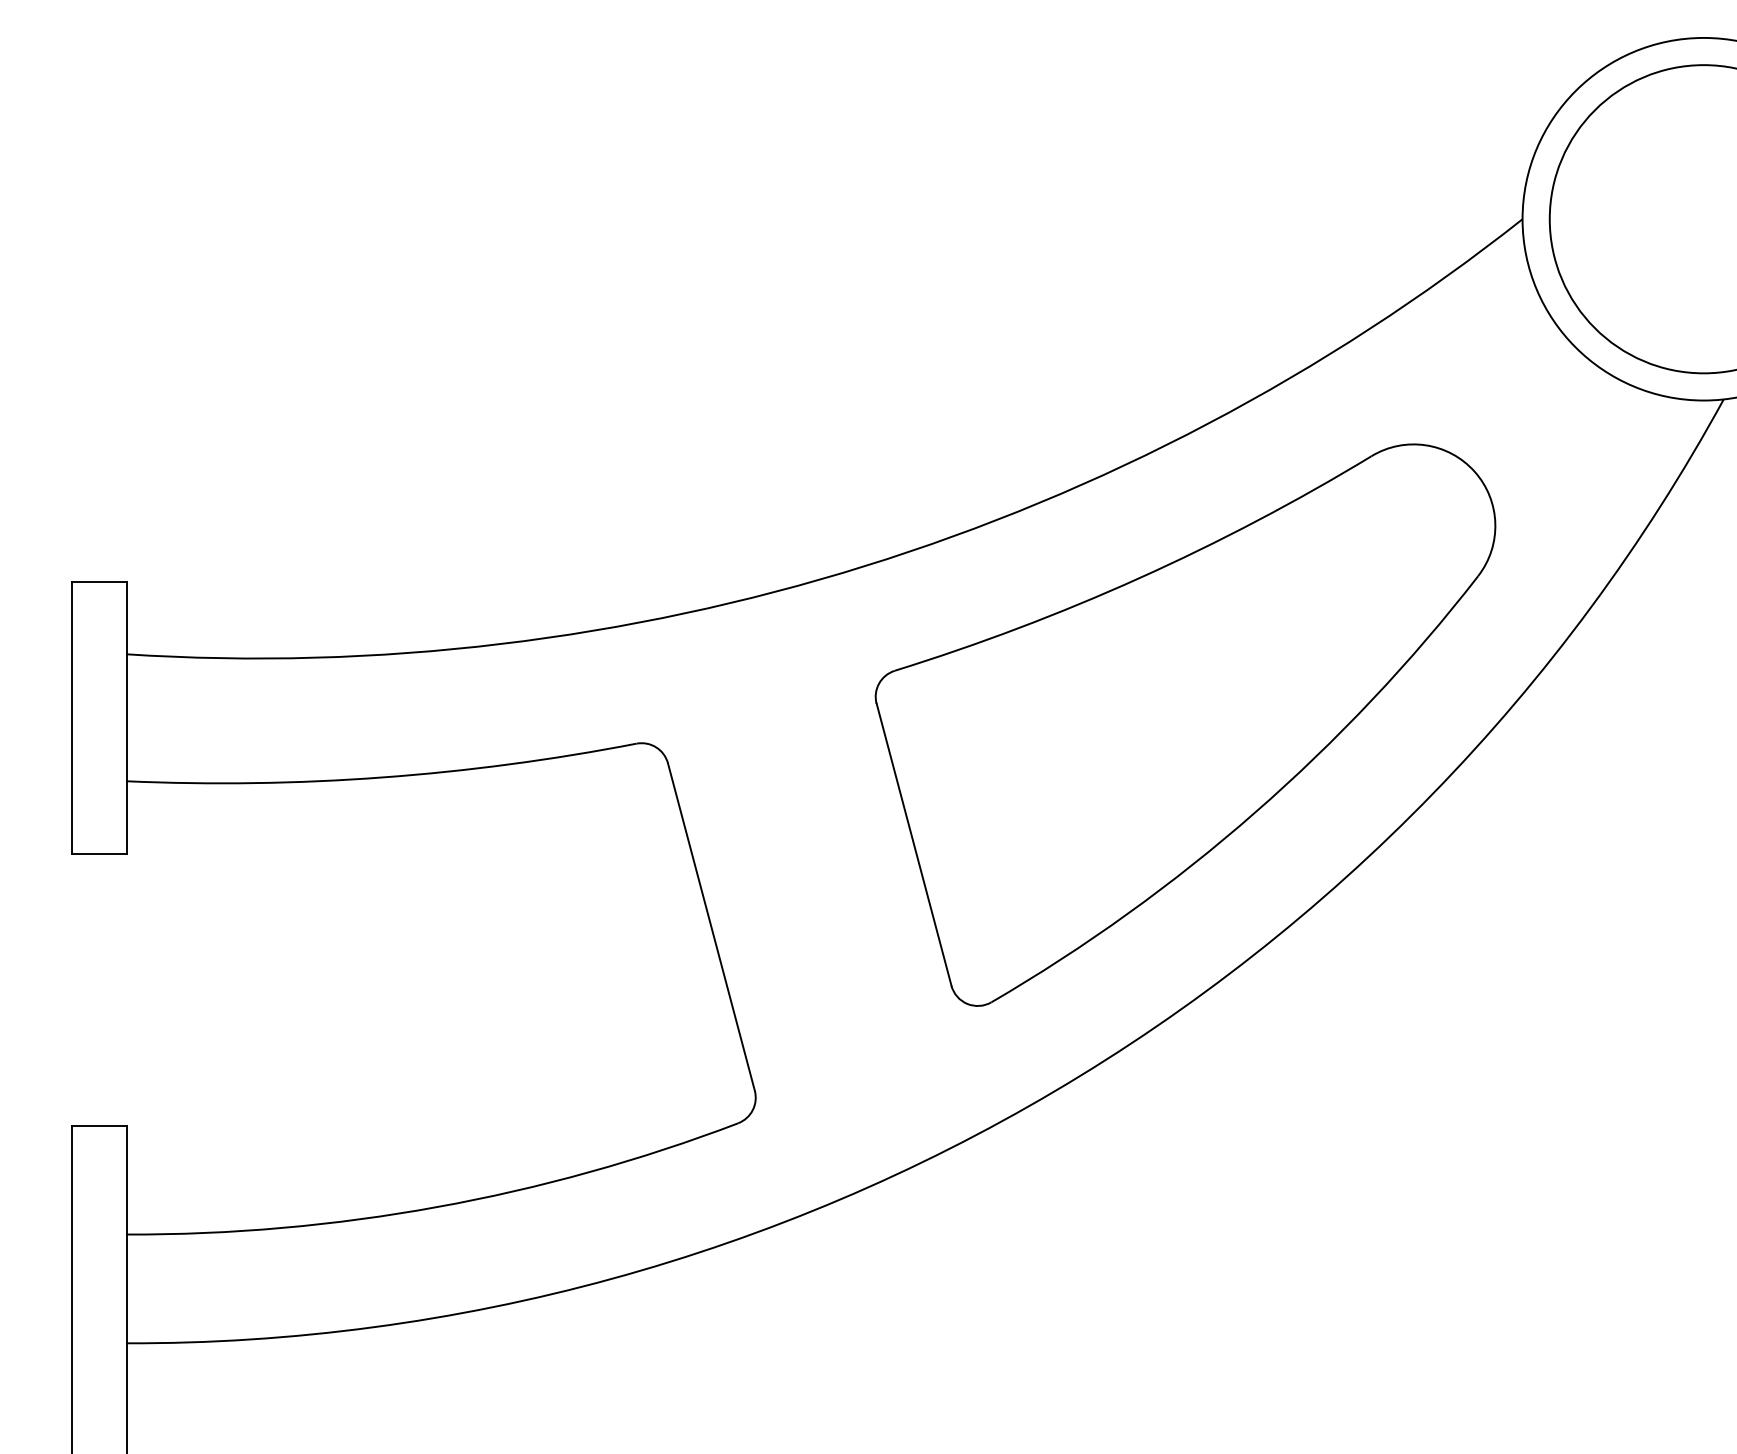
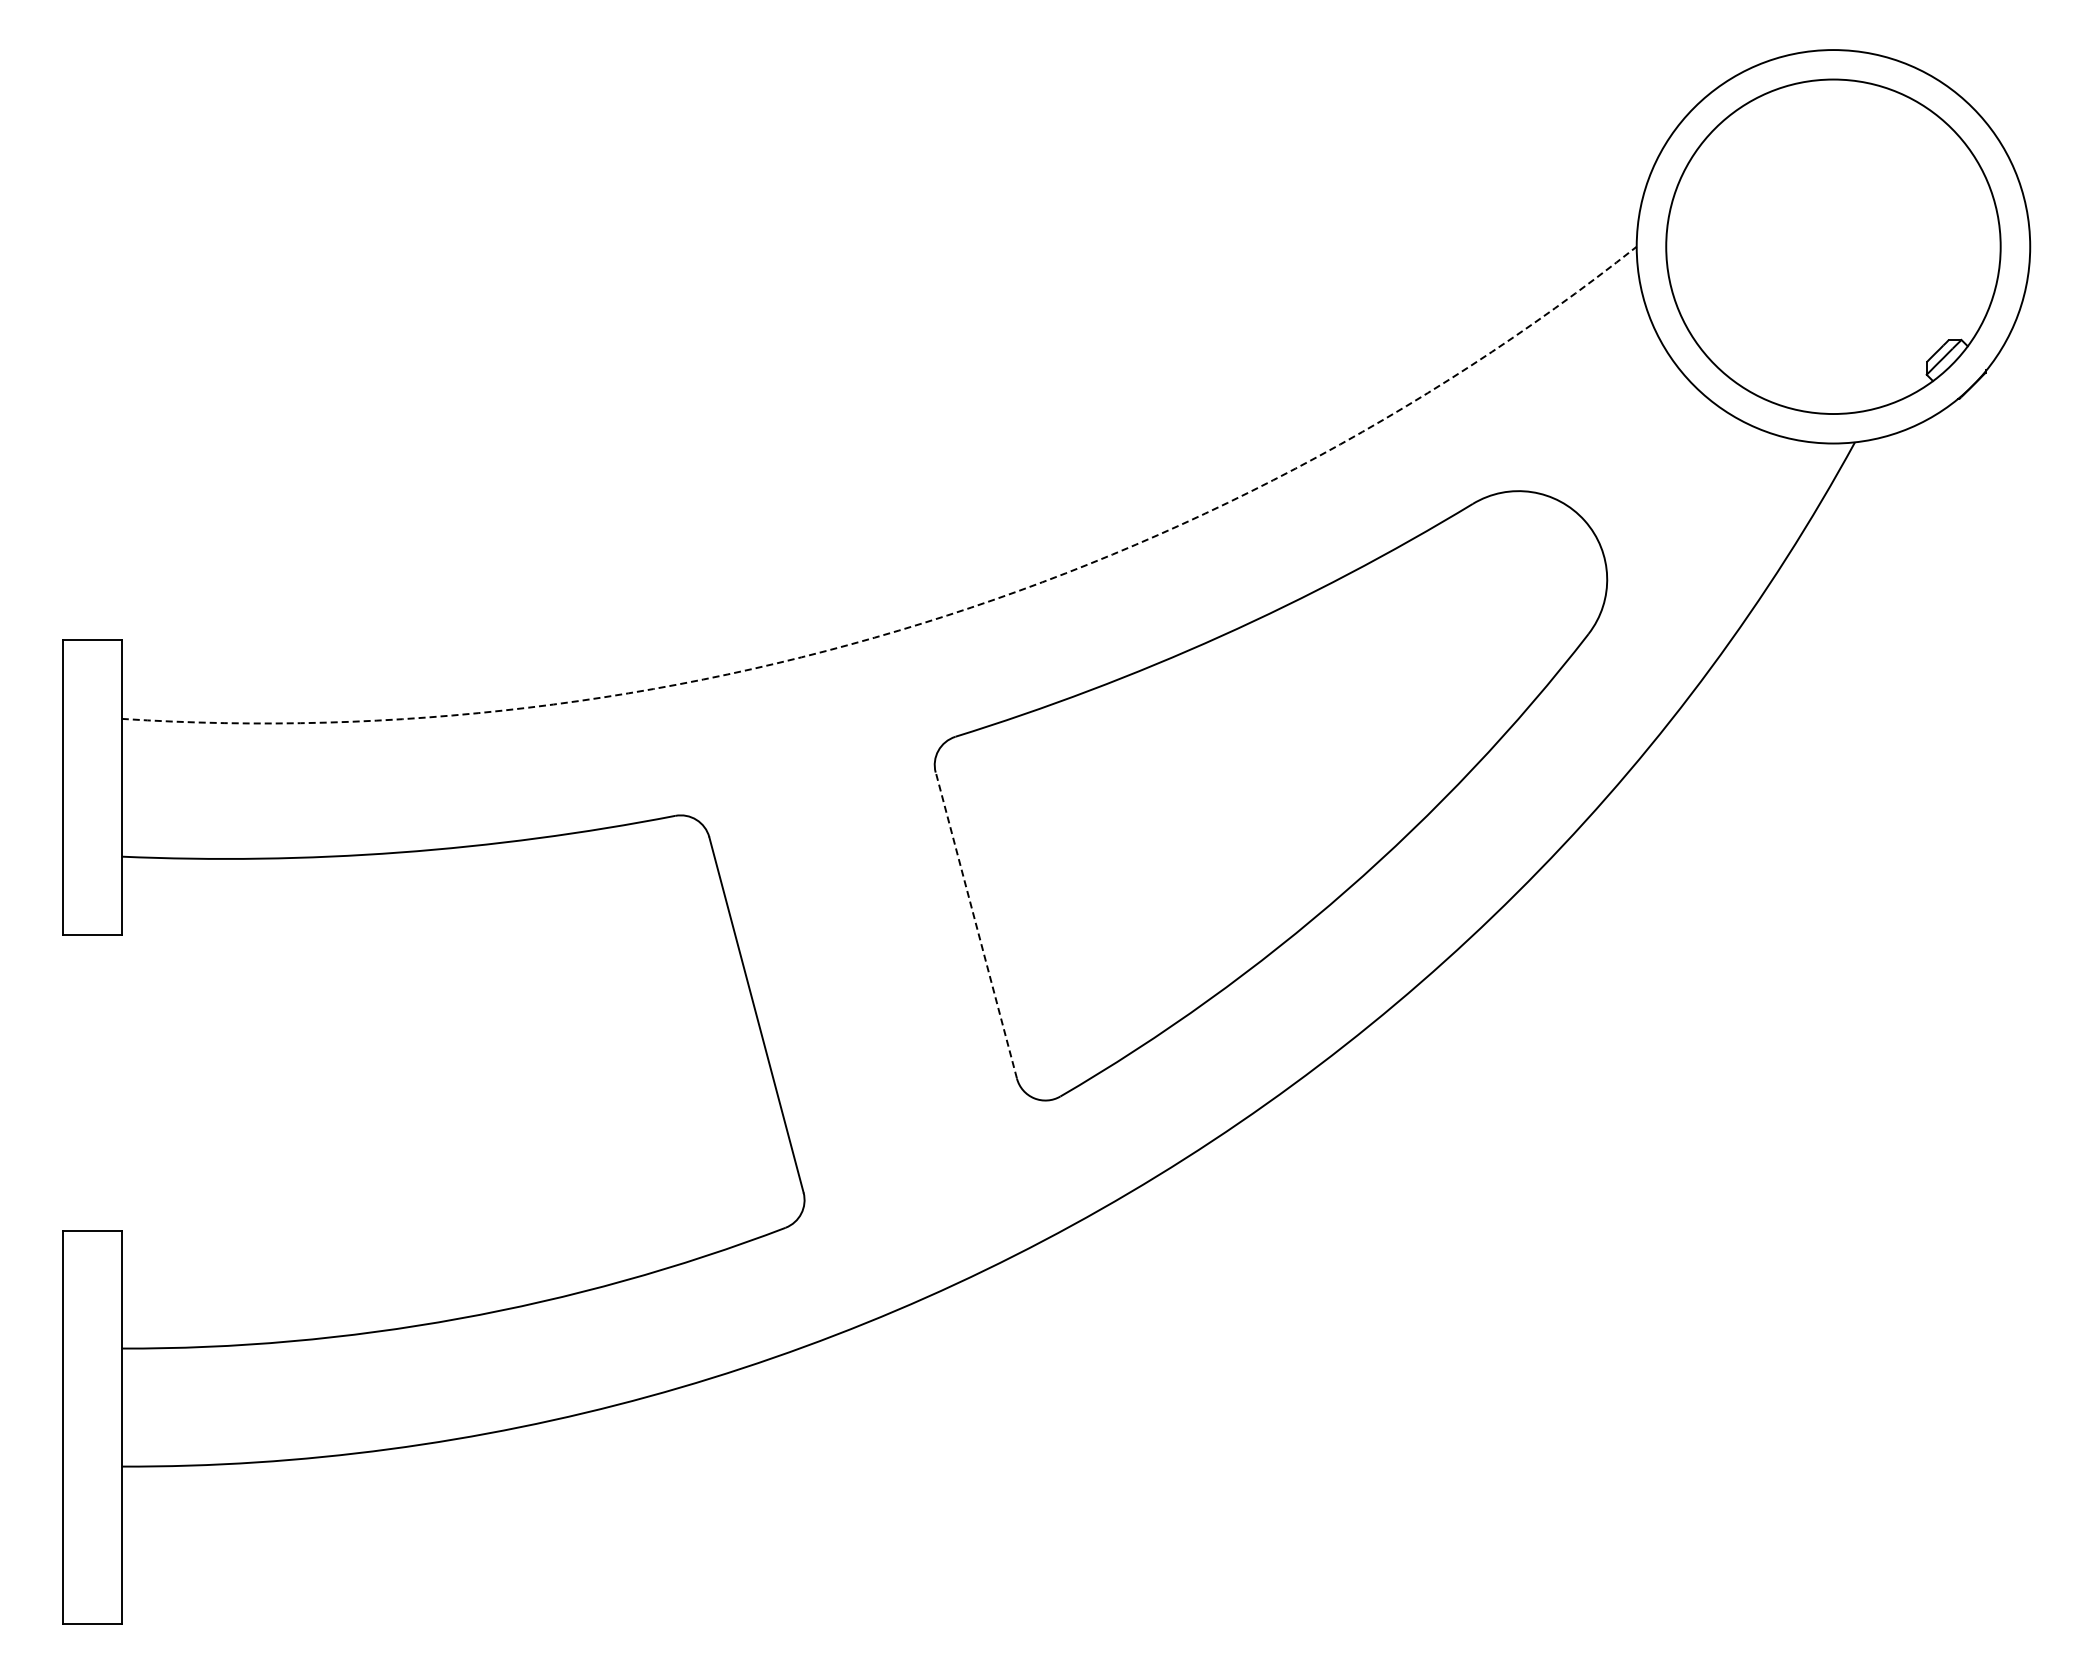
arc: (865, 566) -> (923, 623), solid -> dashed
line: (914, 844) -> (976, 925), solid -> dashed

